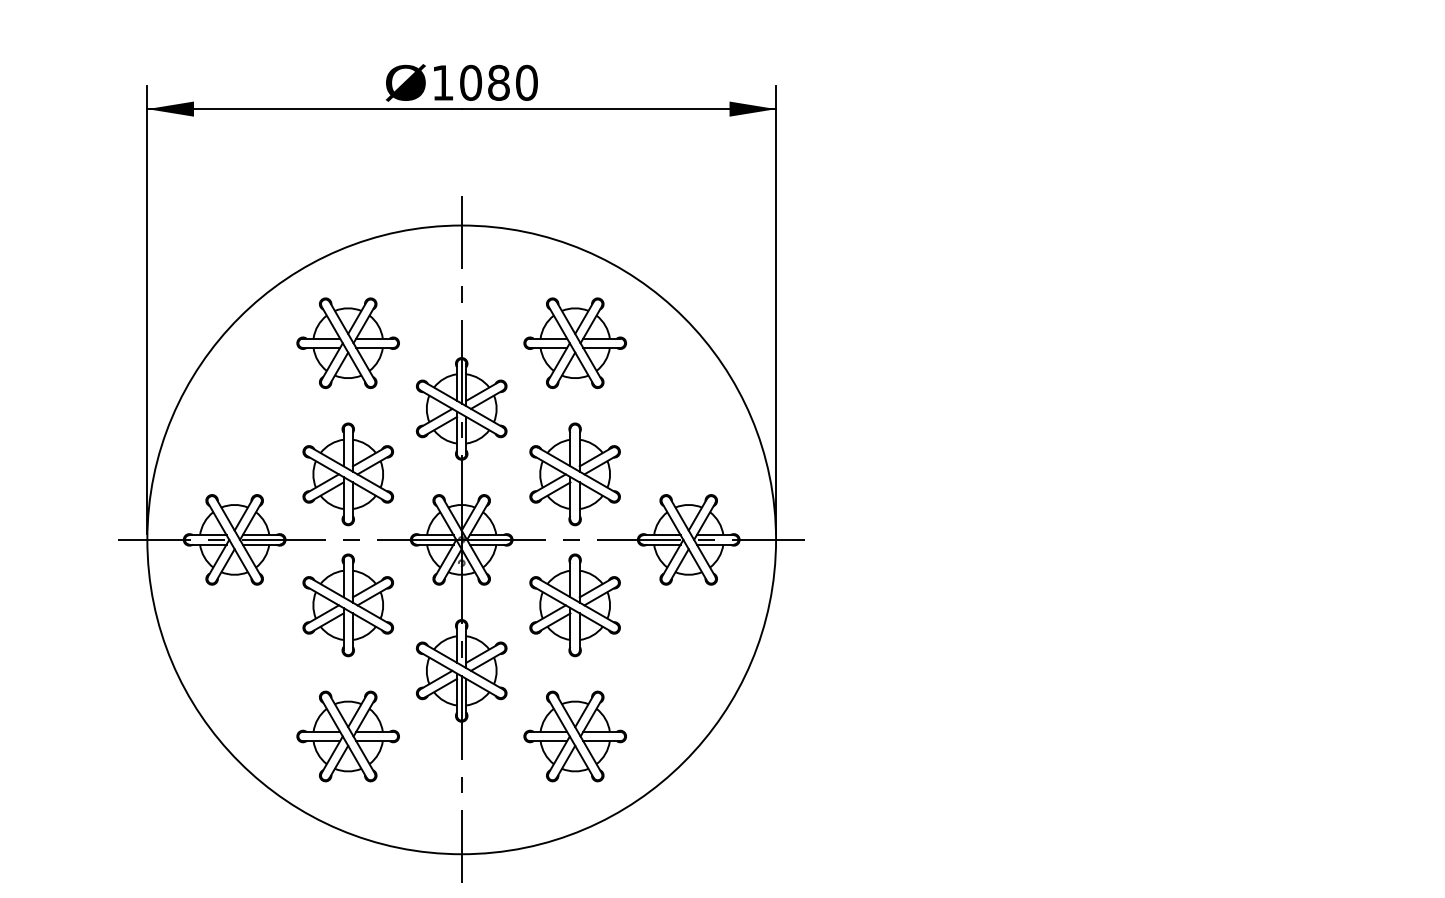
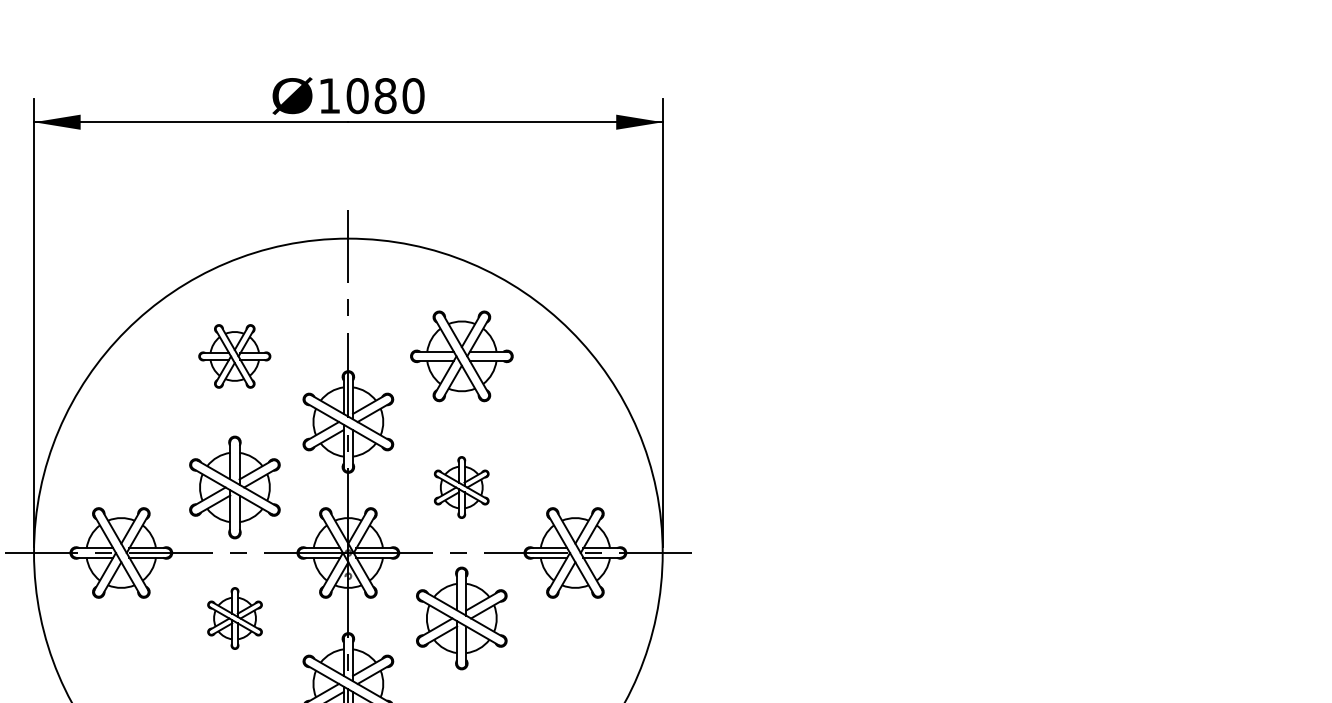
part: (347, 343) -> (234, 356), size x0.7
part: (574, 474) -> (461, 487), size x0.6
part: (348, 605) -> (235, 618), size x0.6

